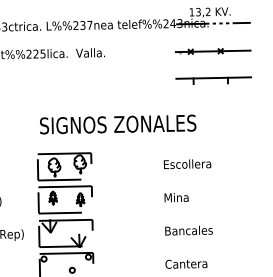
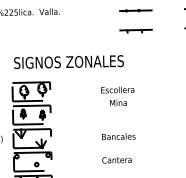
part: (213, 51) -> (135, 10), size x0.6
part: (213, 80) -> (135, 31), size x0.6
text: (176, 197) -> (118, 102), moved

